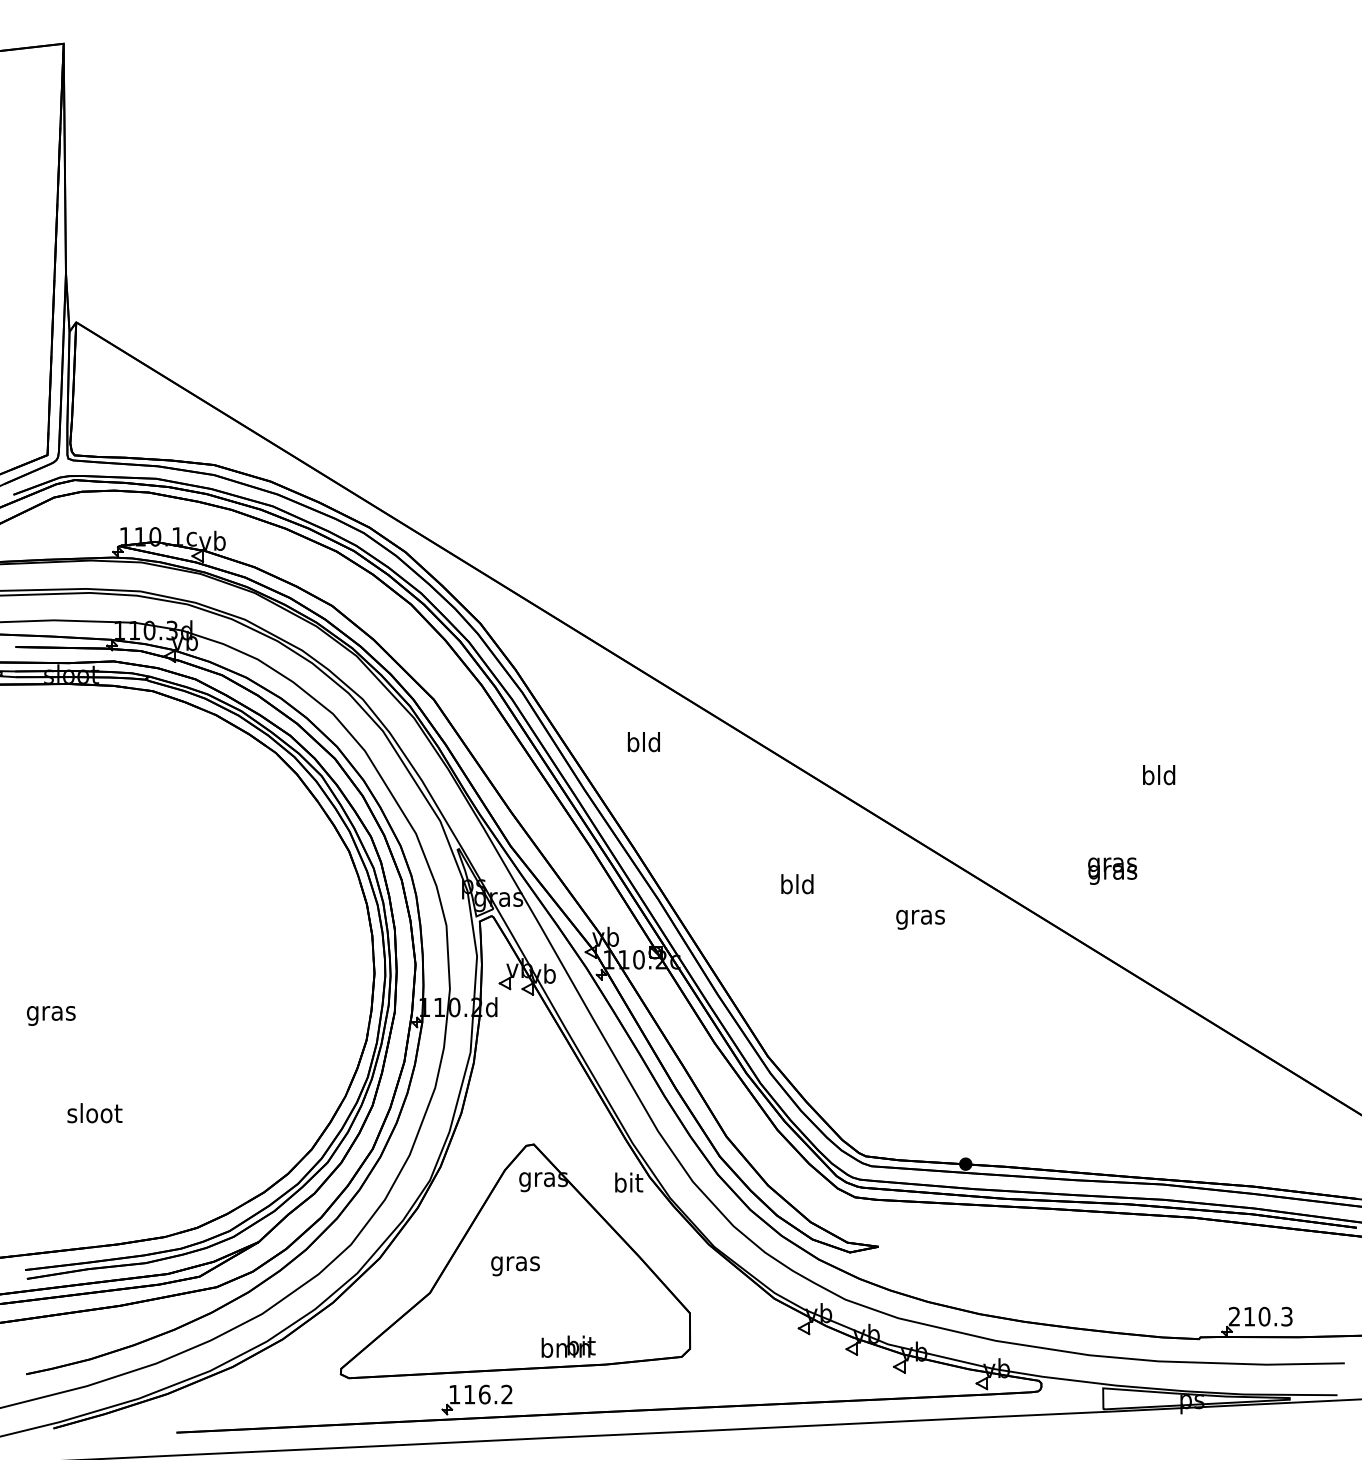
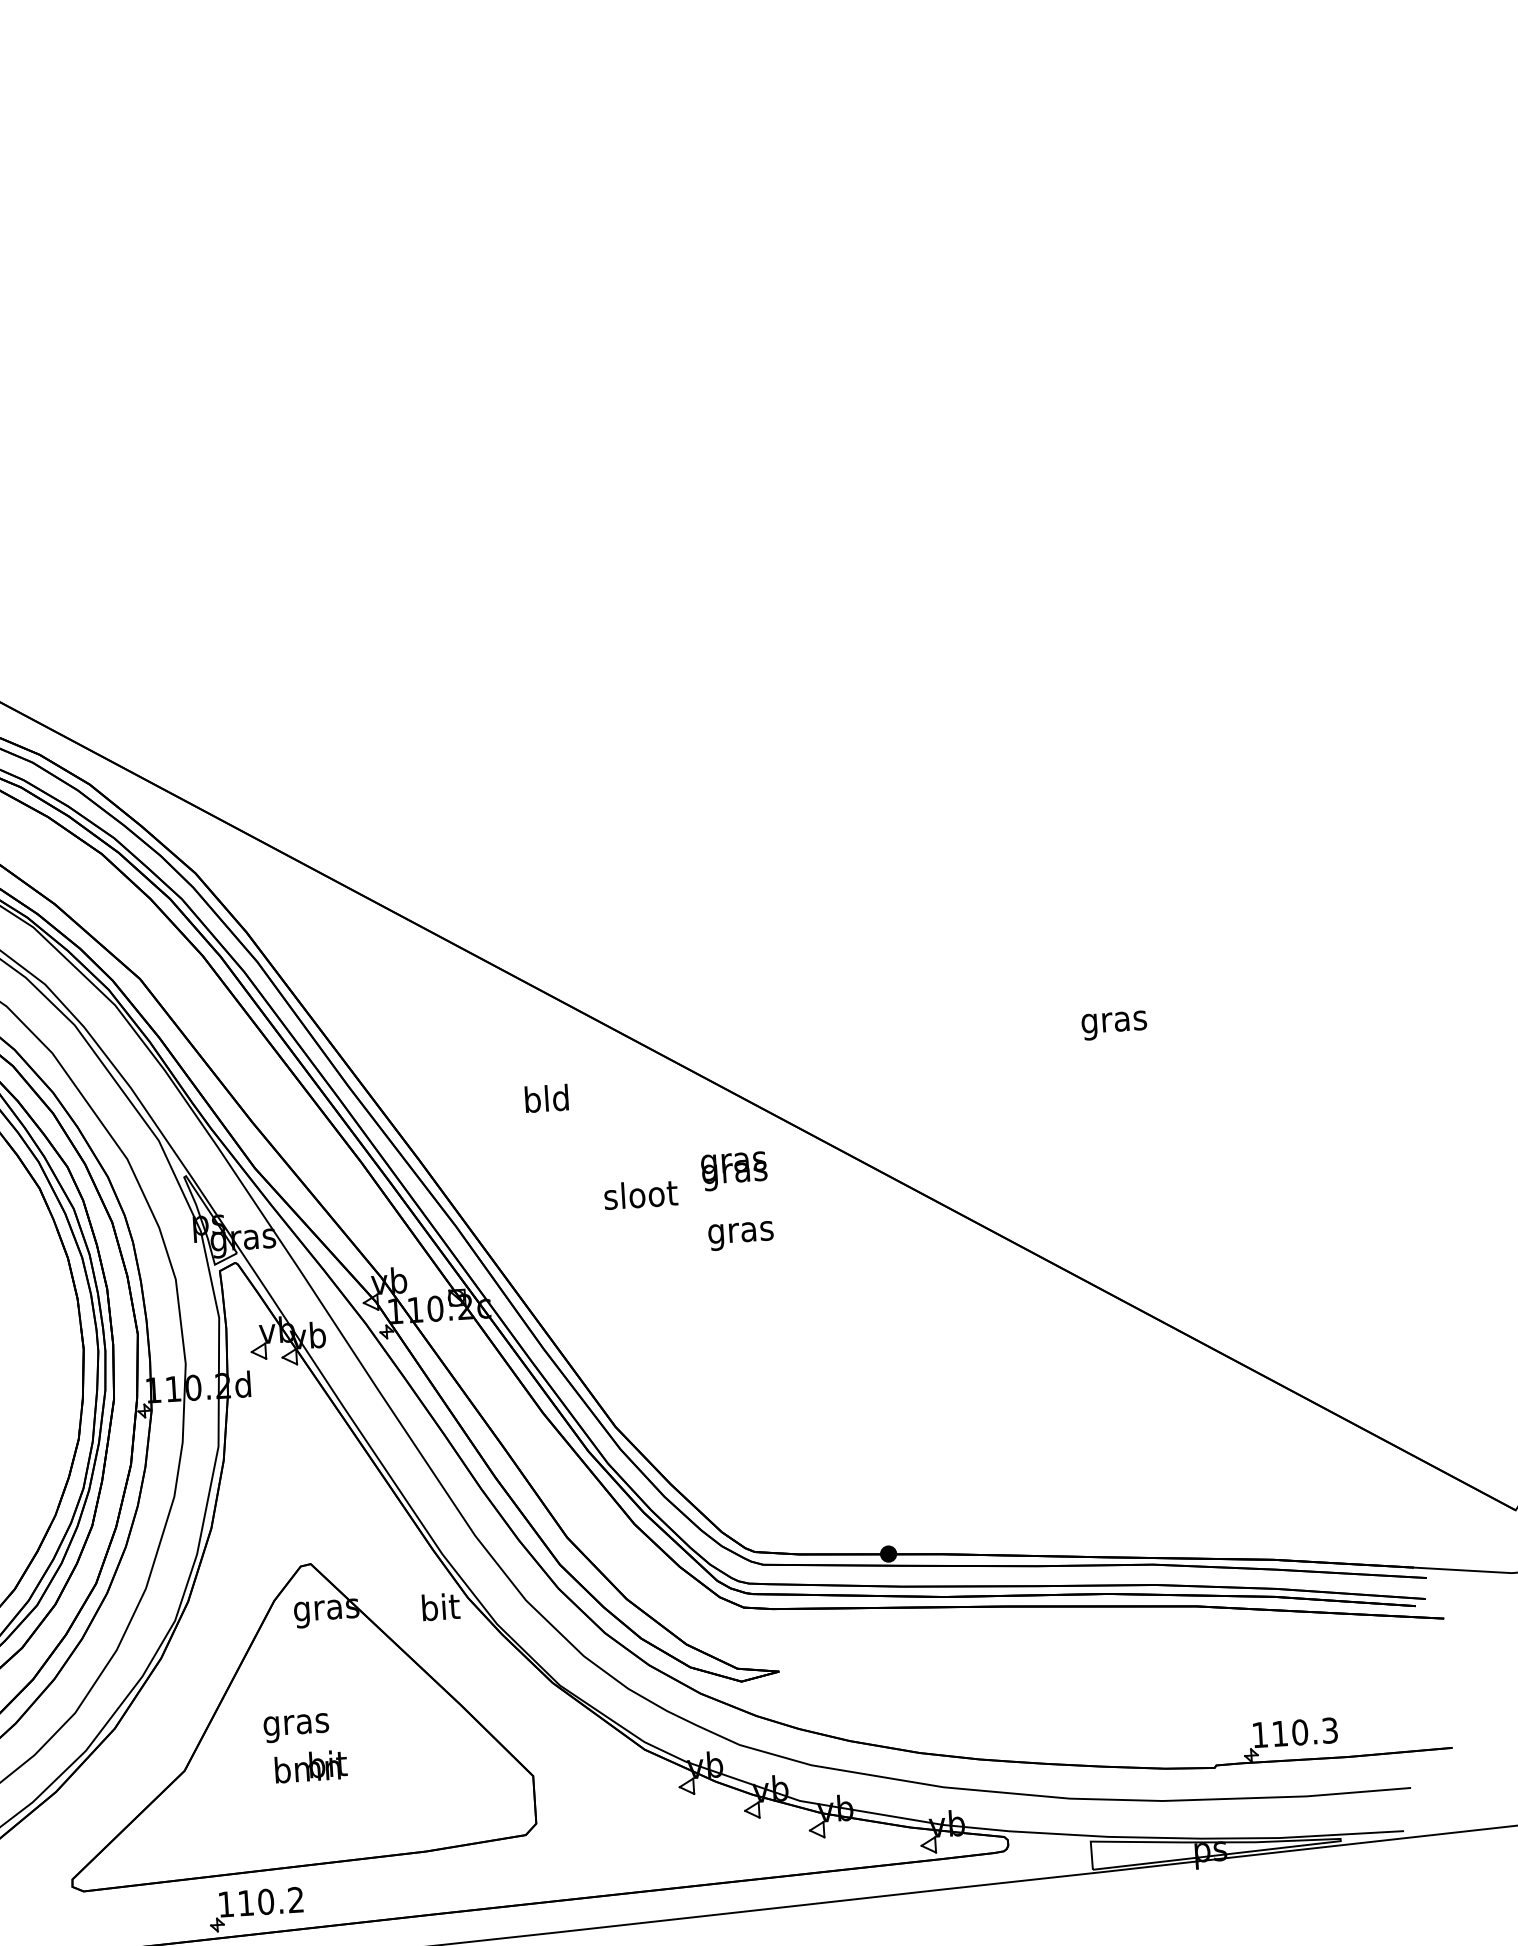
text: (643, 742) -> (546, 1099), moved
text: (1158, 777) -> (1113, 1021), bld -> gras
text: (1112, 870) -> (734, 1170), moved
text: (797, 884) -> (640, 1195), bld -> sloot
text: (920, 919) -> (740, 1235), moved
text: (1233, 1316) -> (1258, 1734), 210.3 -> 110.3
text: (568, 1346) -> (310, 1766), moved
text: (484, 1394) -> (265, 1901), 116.2 -> 110.2

